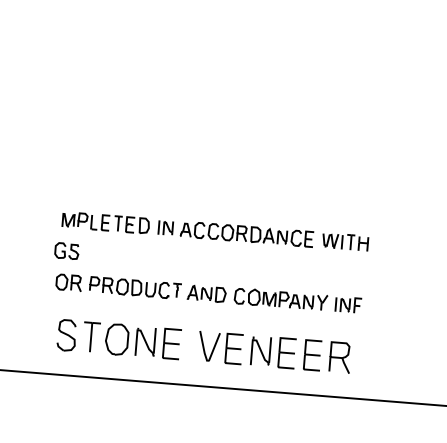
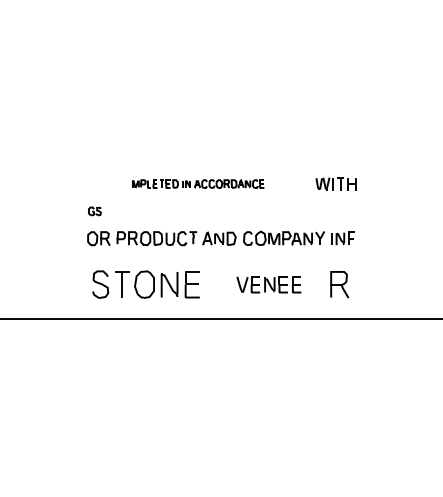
part: (188, 228) -> (198, 183), size x0.6
part: (66, 251) -> (94, 211), size x0.6
part: (258, 350) -> (268, 284), size x0.6

